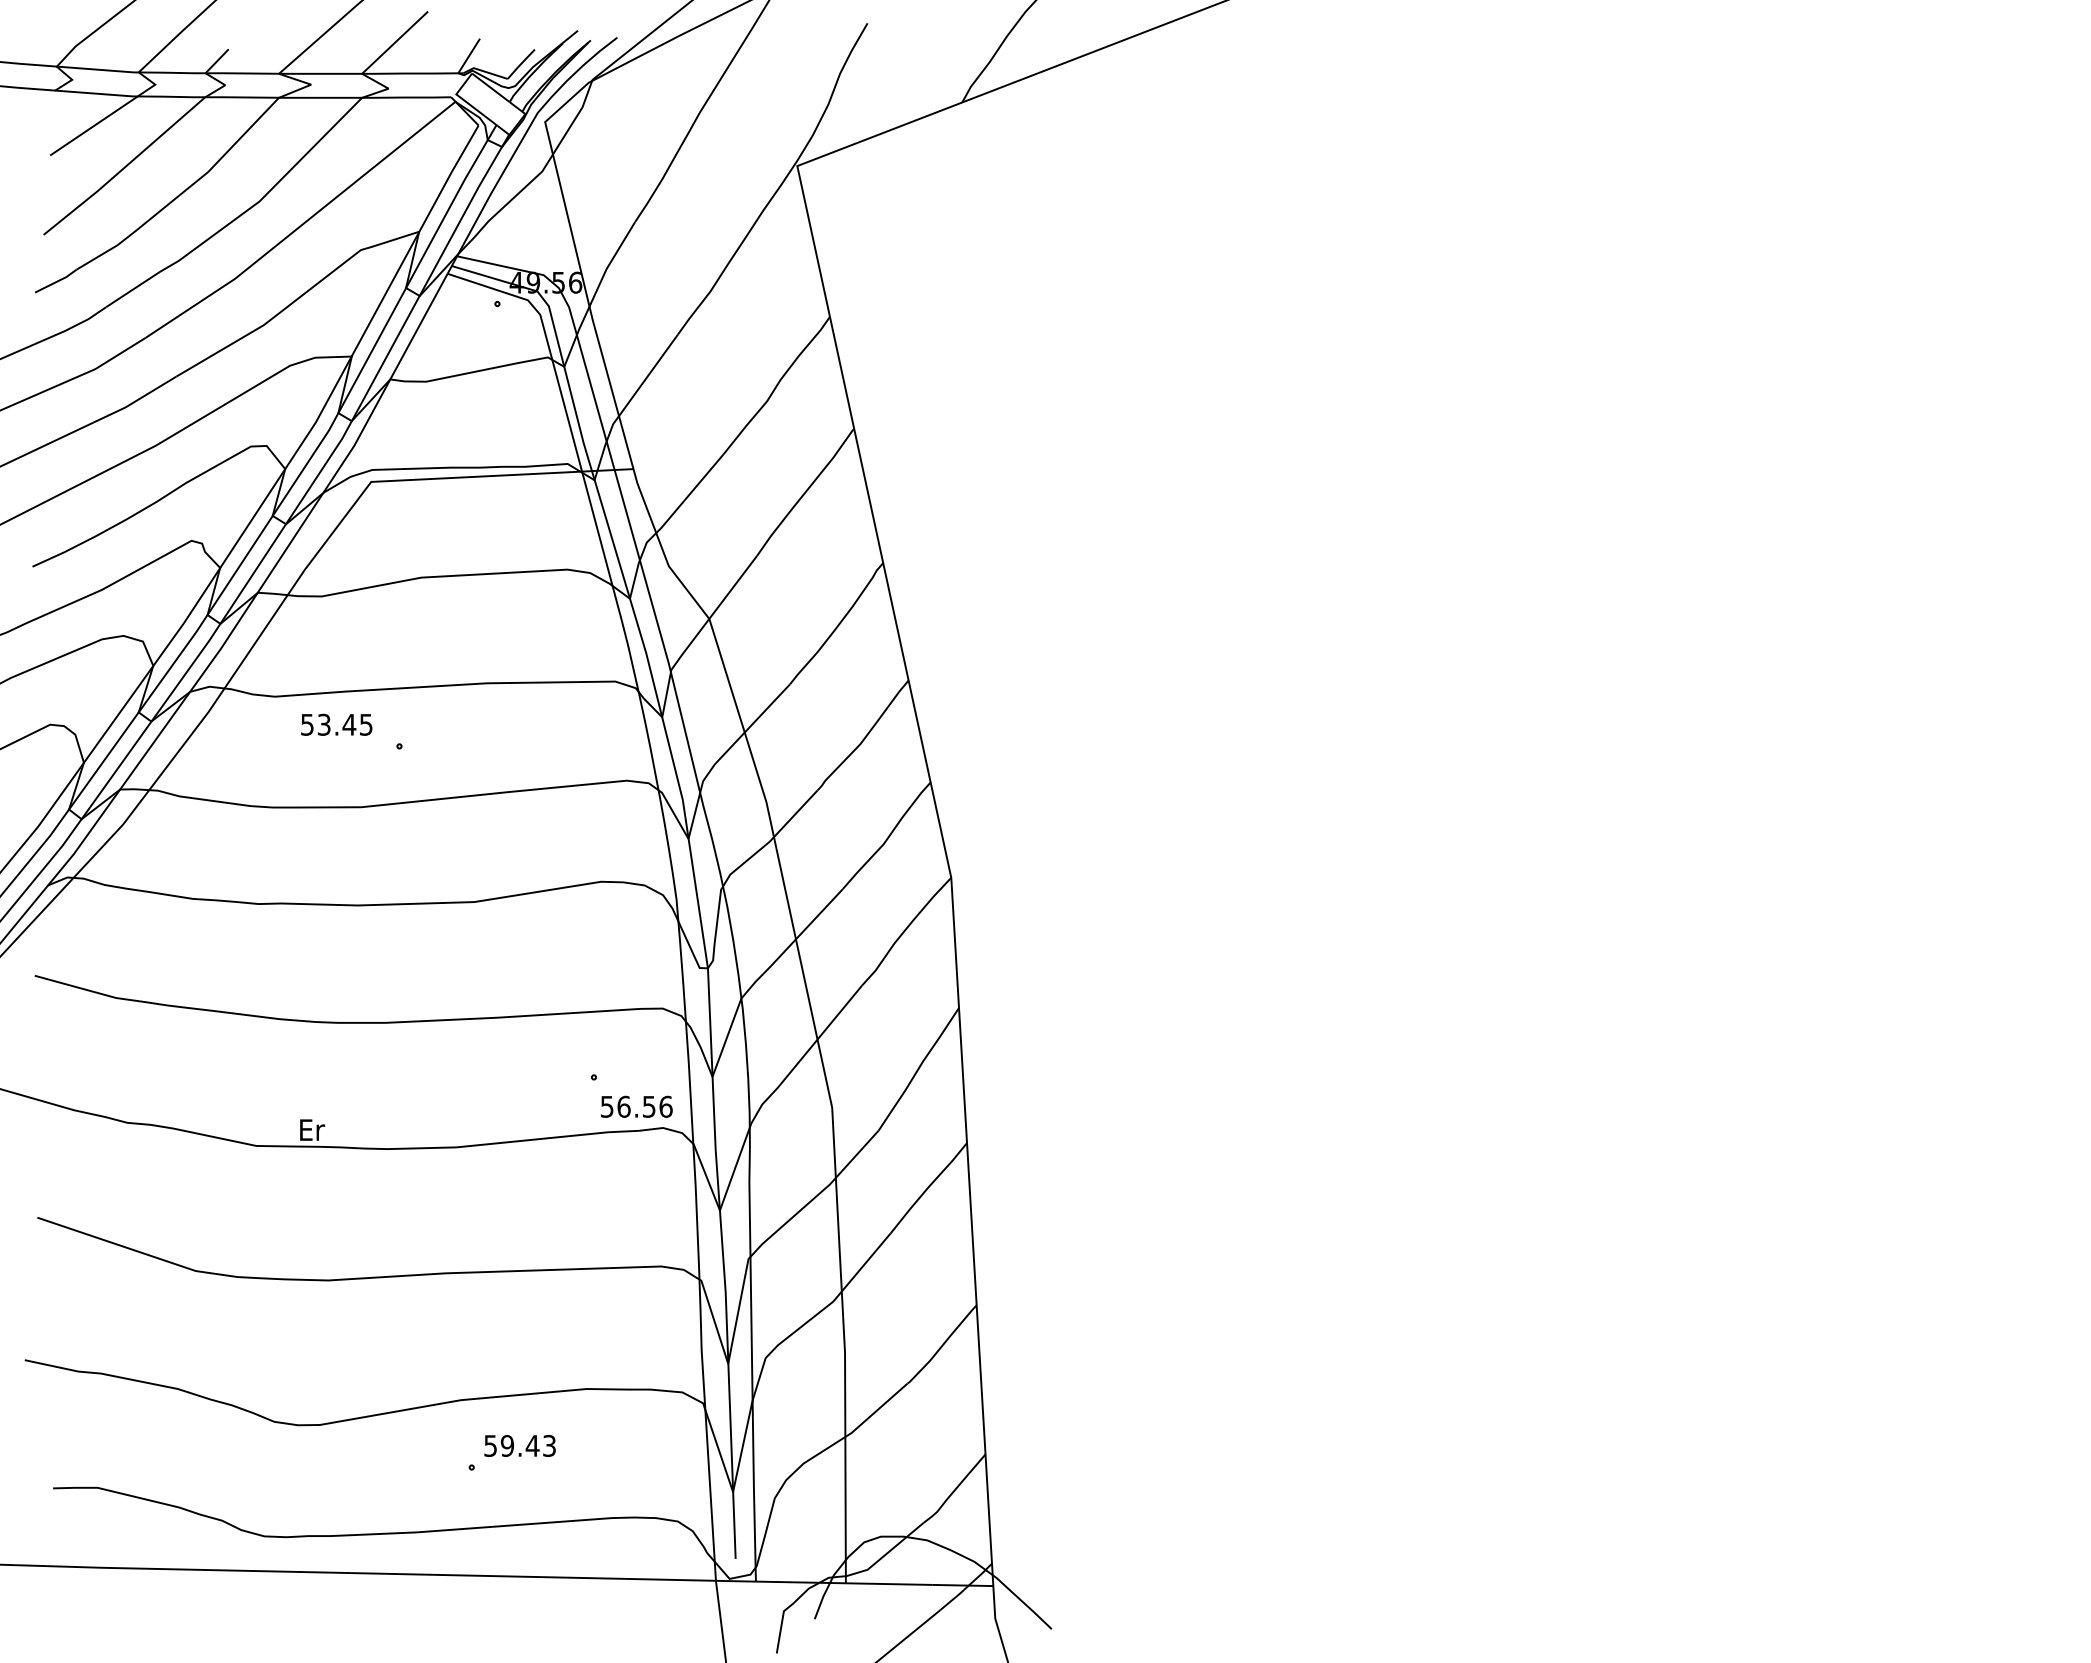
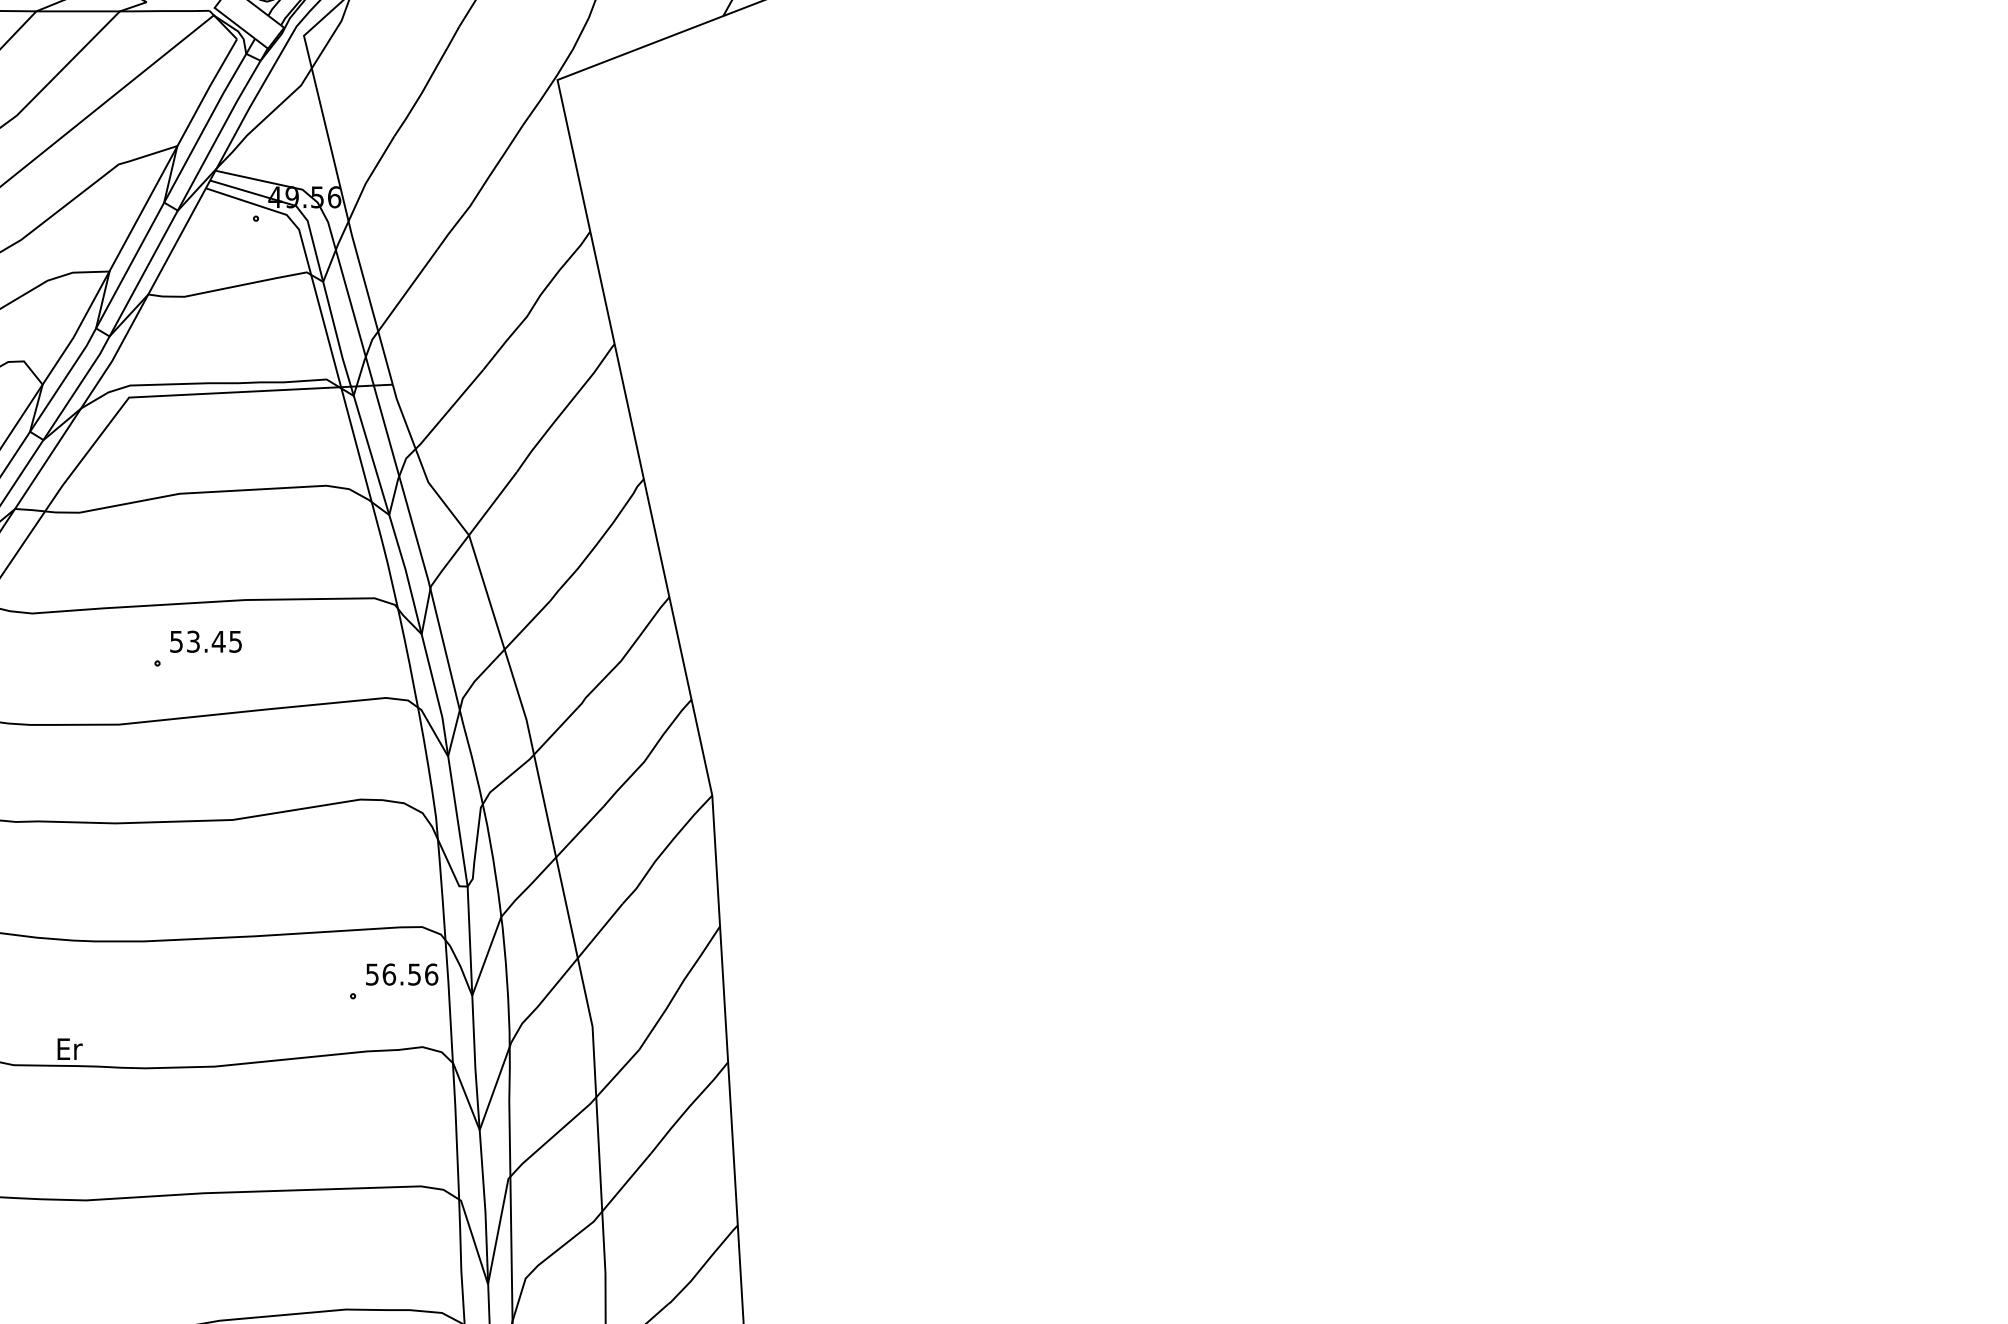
text: (336, 724) -> (205, 641), moved
text: (636, 1106) -> (401, 974), moved

